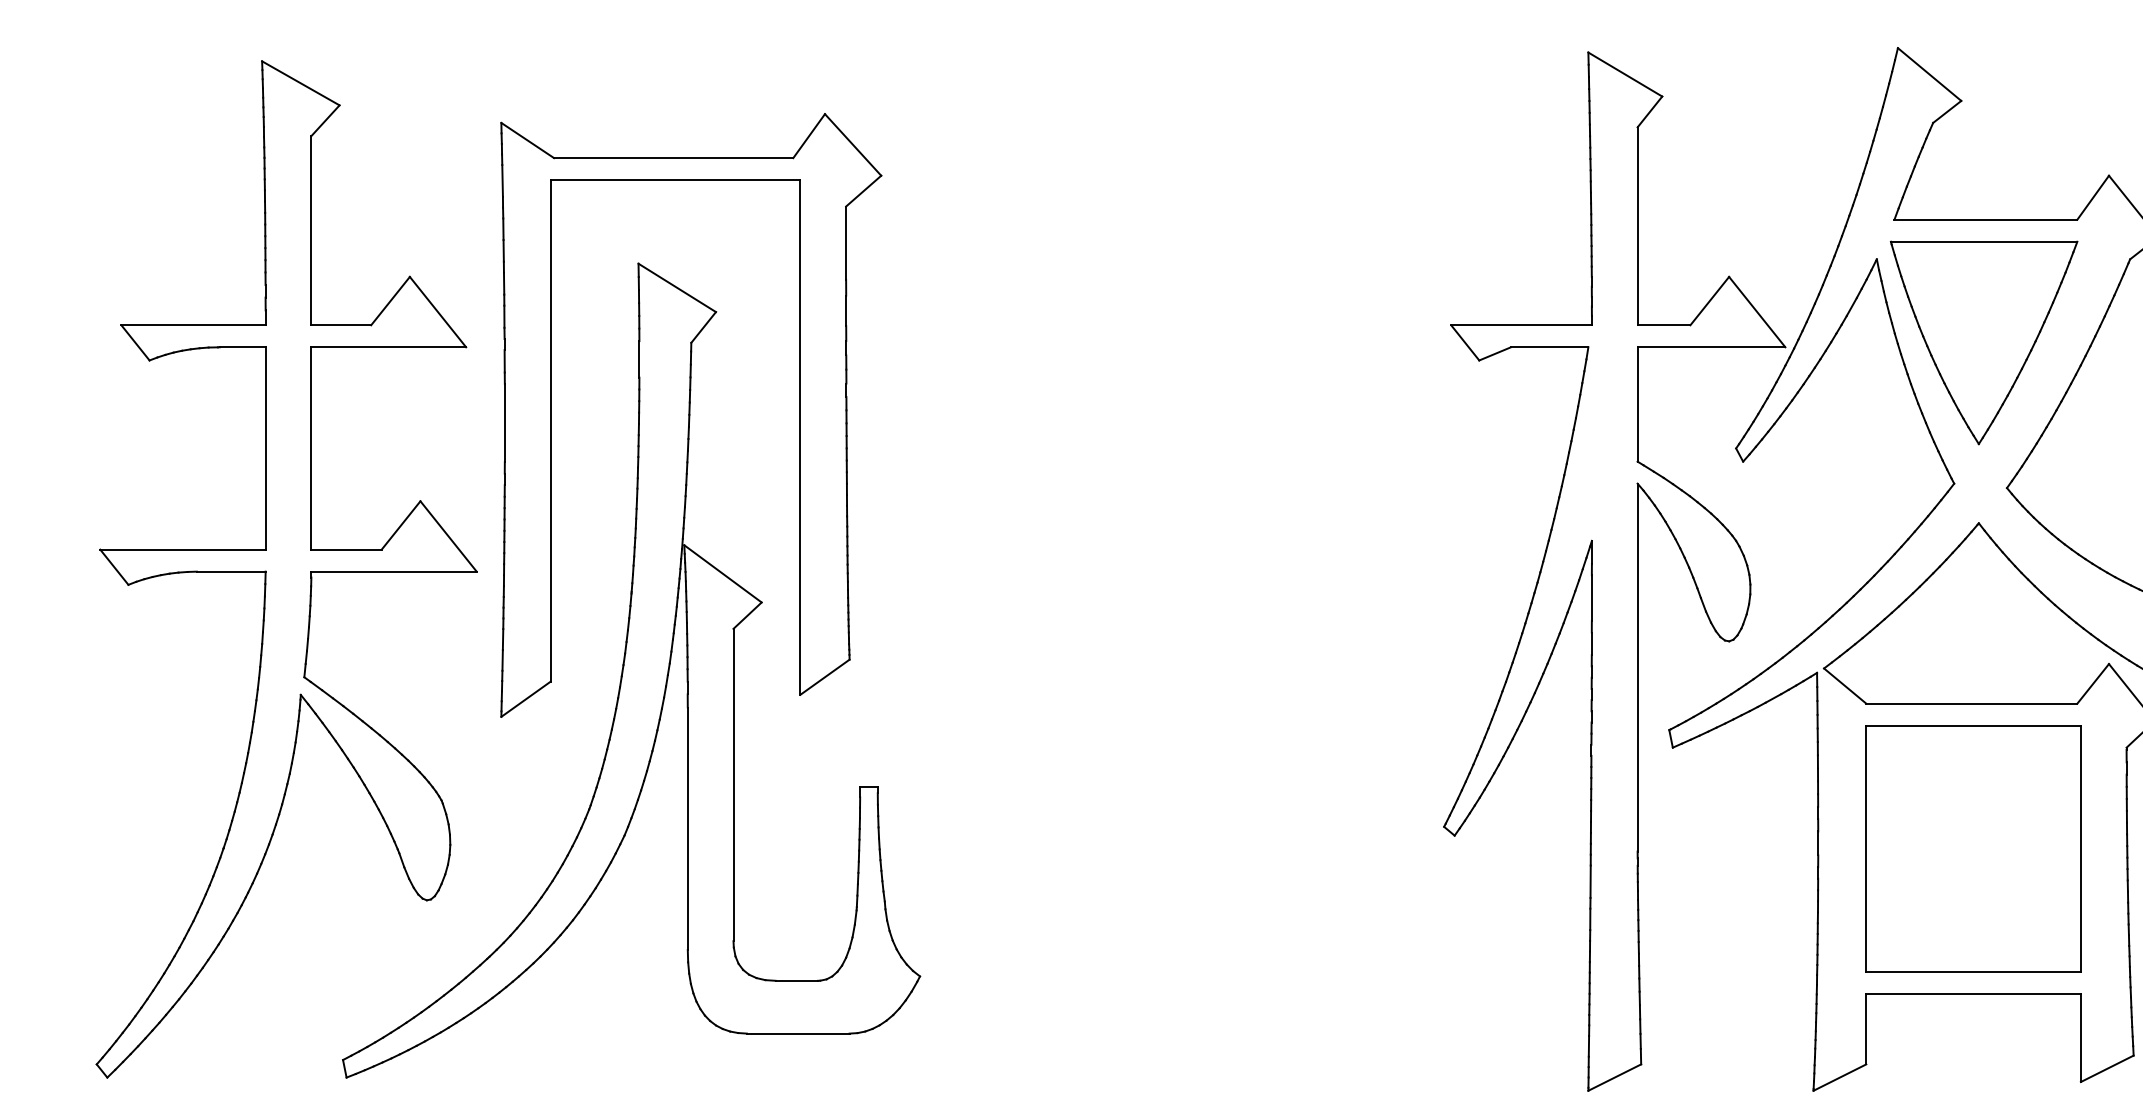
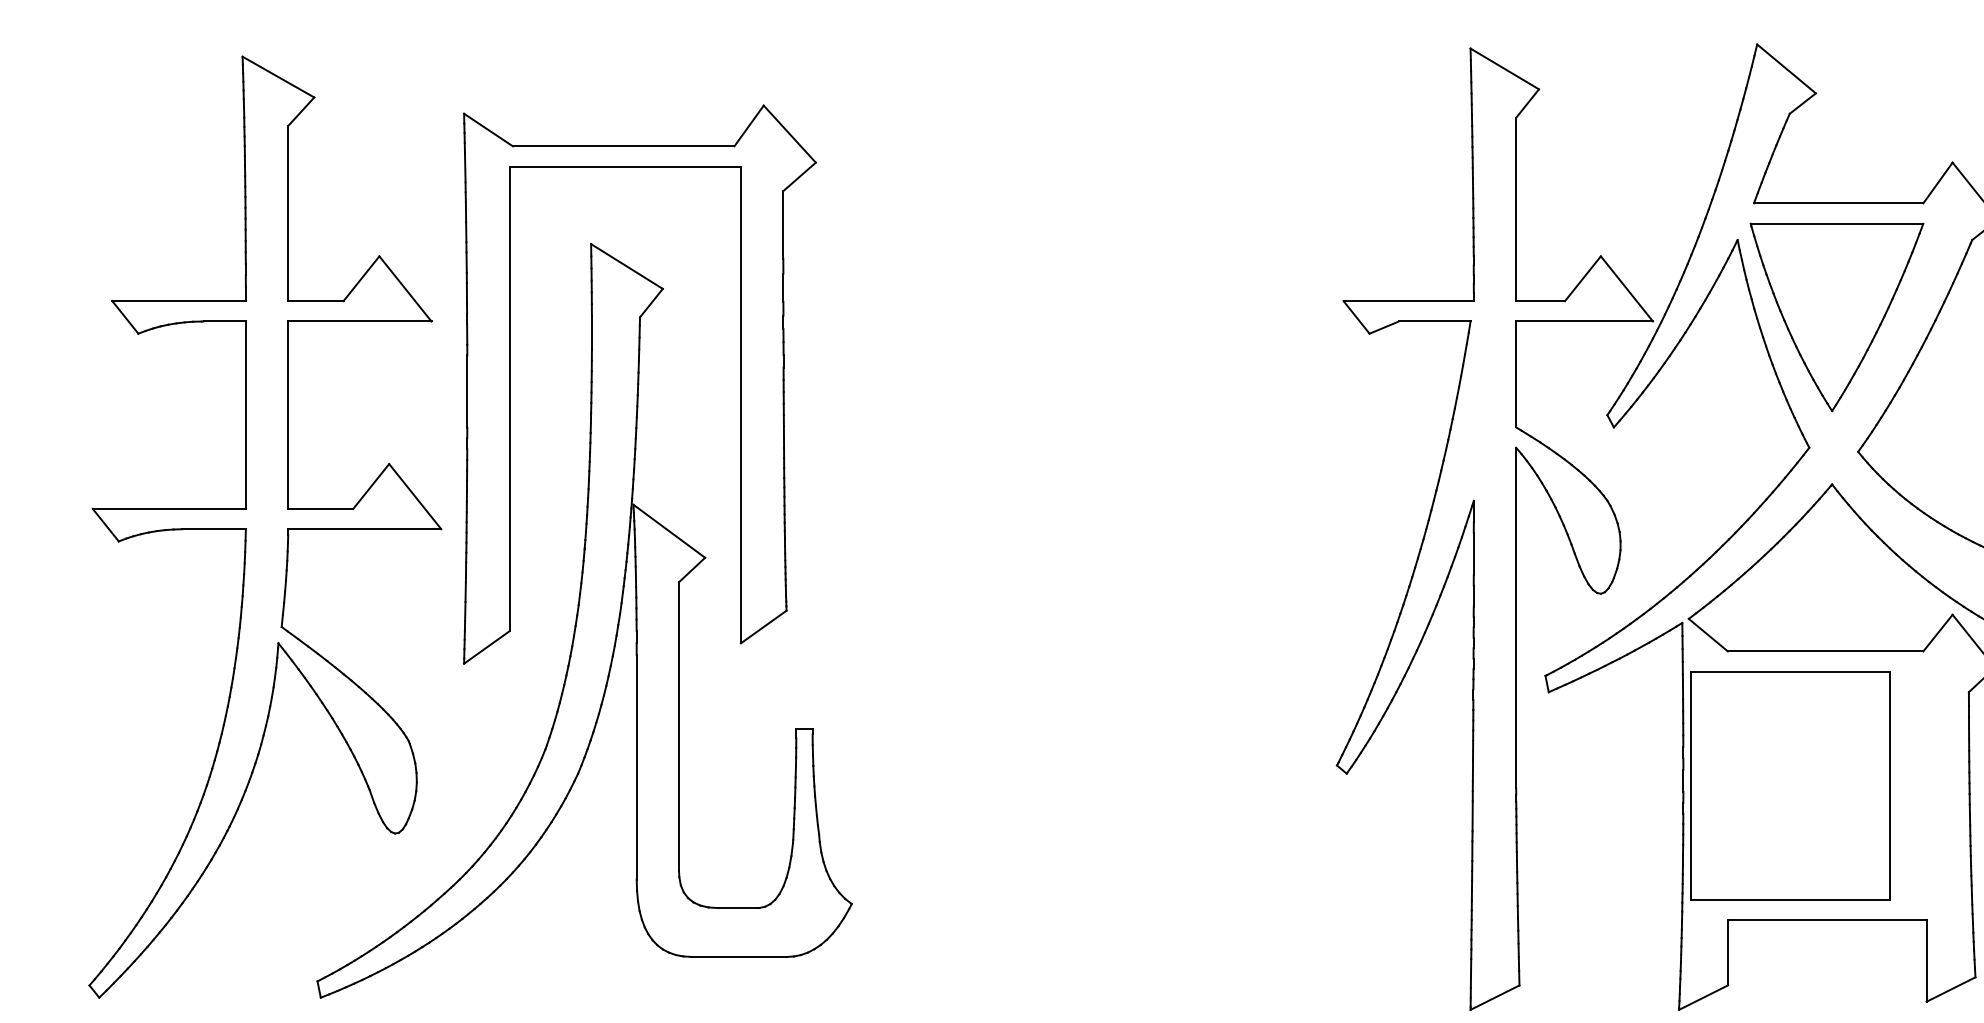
part: (1973, 848) -> (1790, 785), moved

